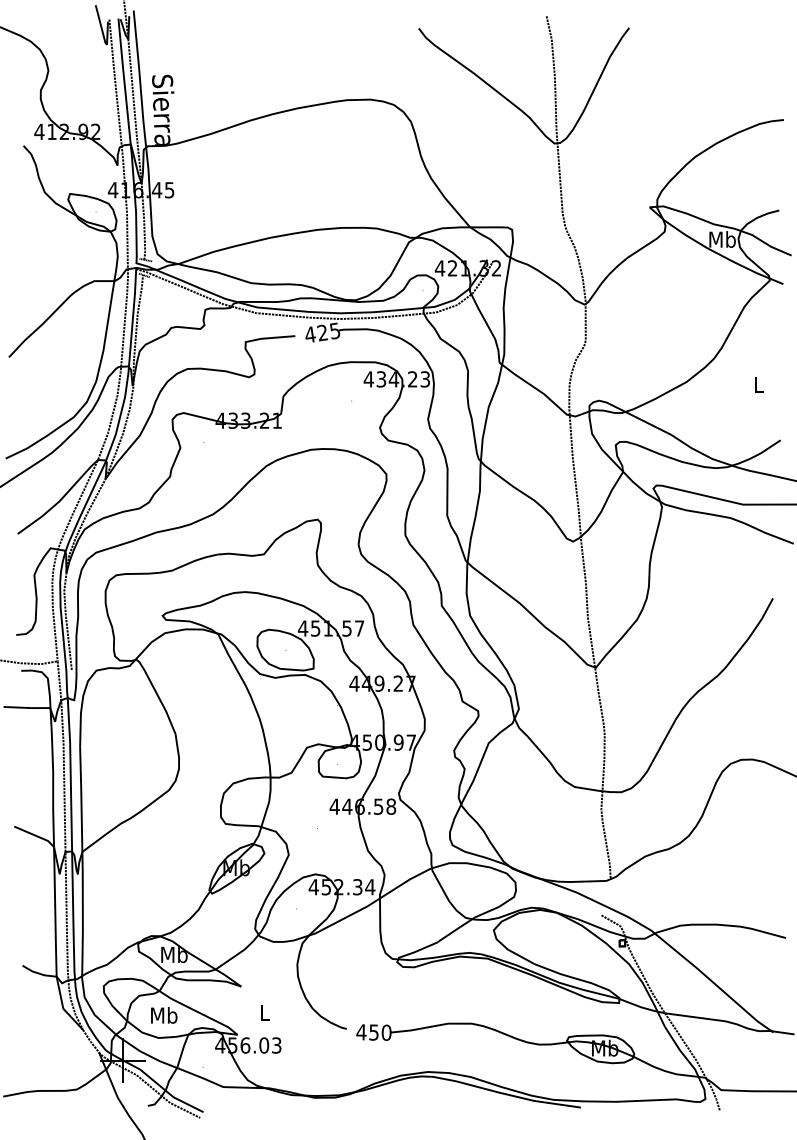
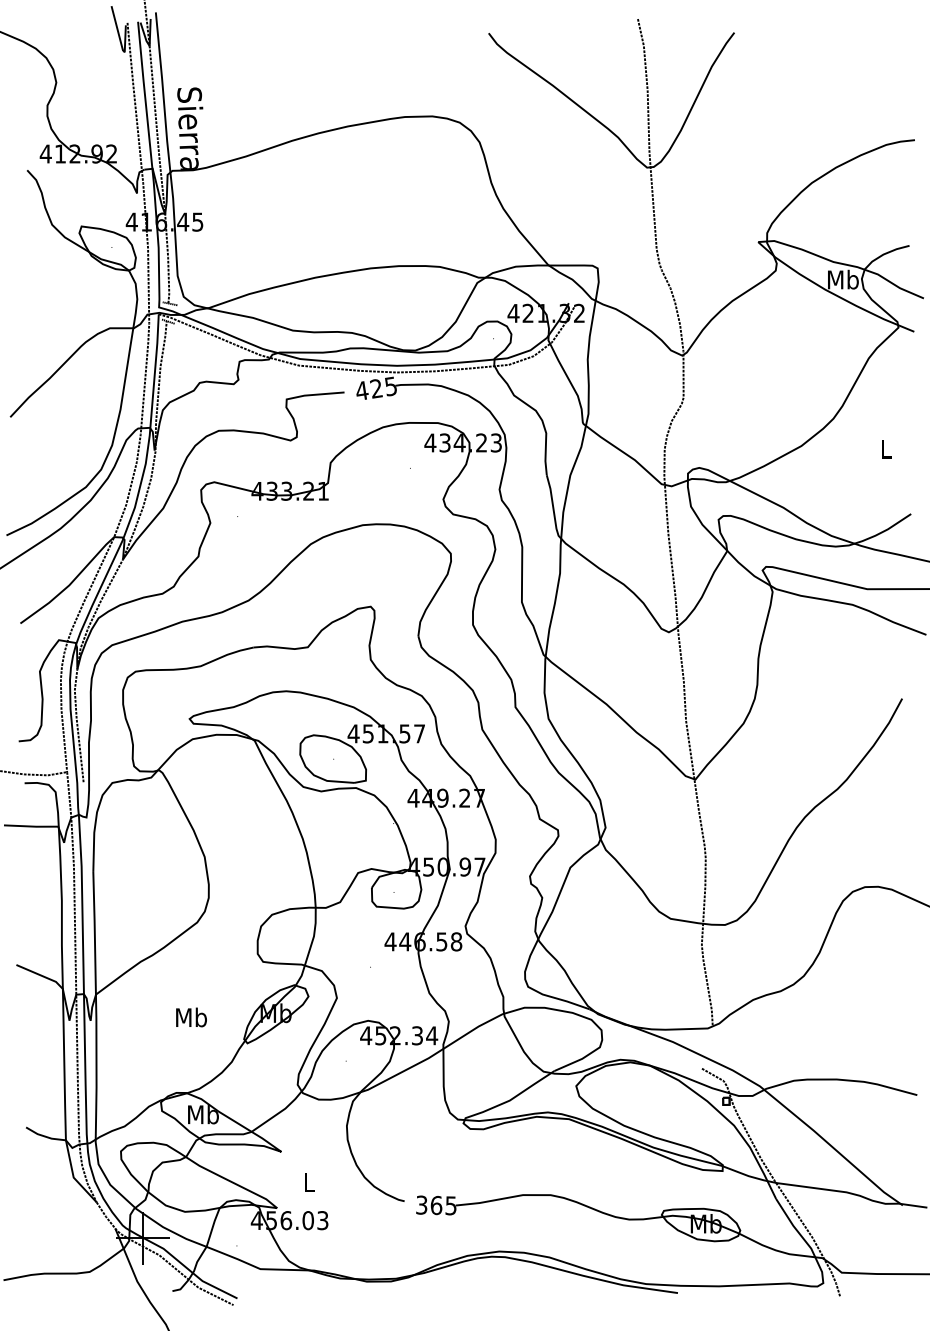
text: (164, 1015) -> (191, 1017), moved
text: (373, 1032) -> (435, 1205), 450 -> 365

